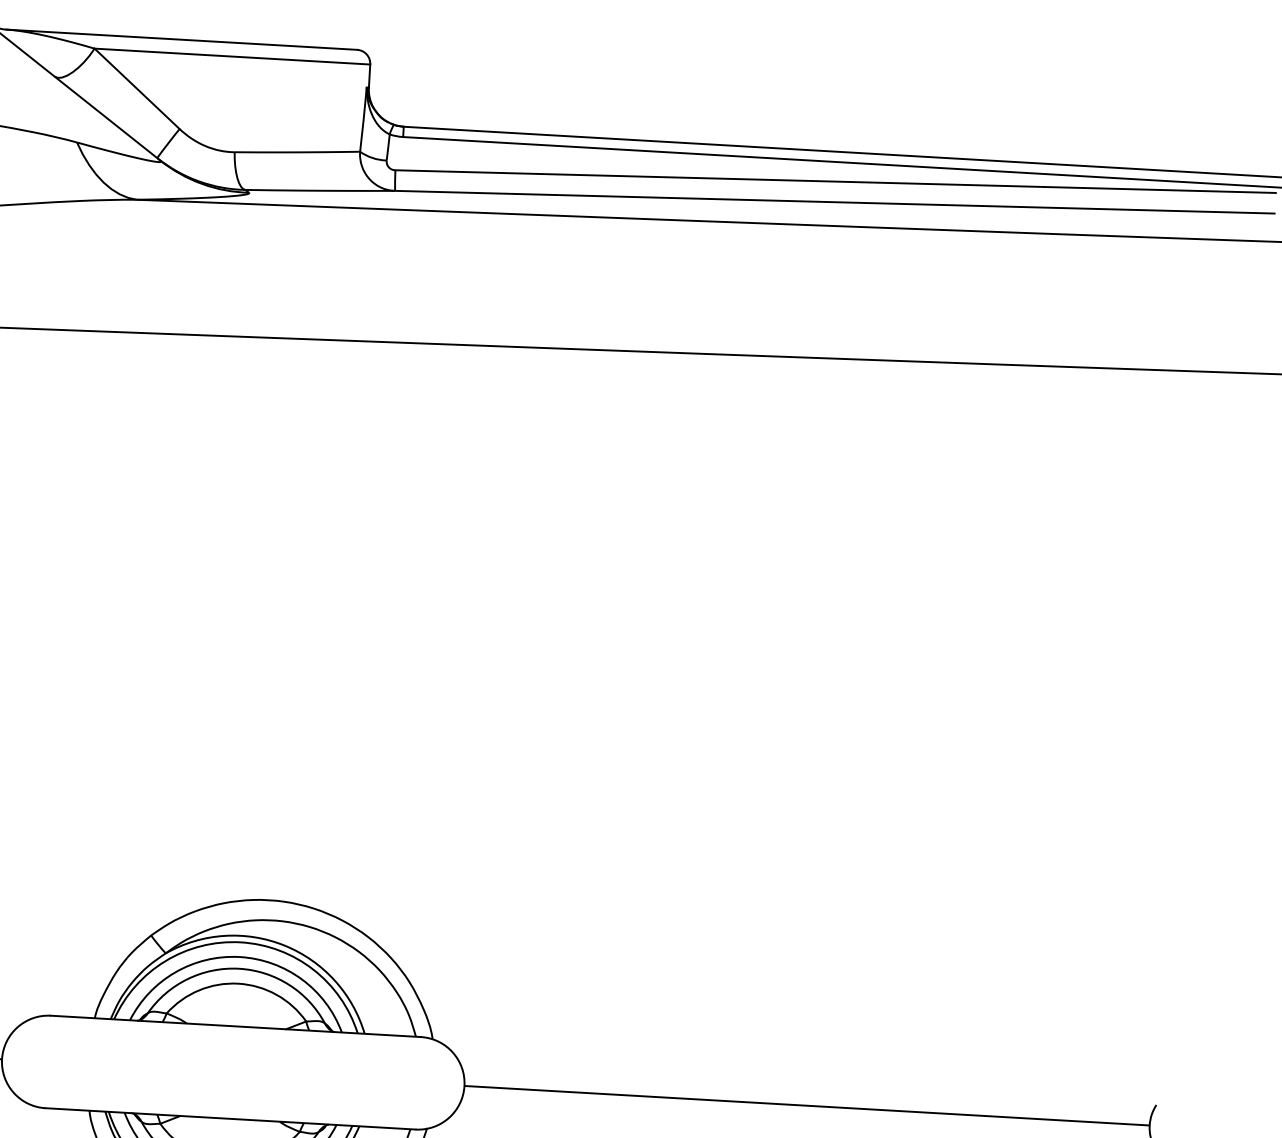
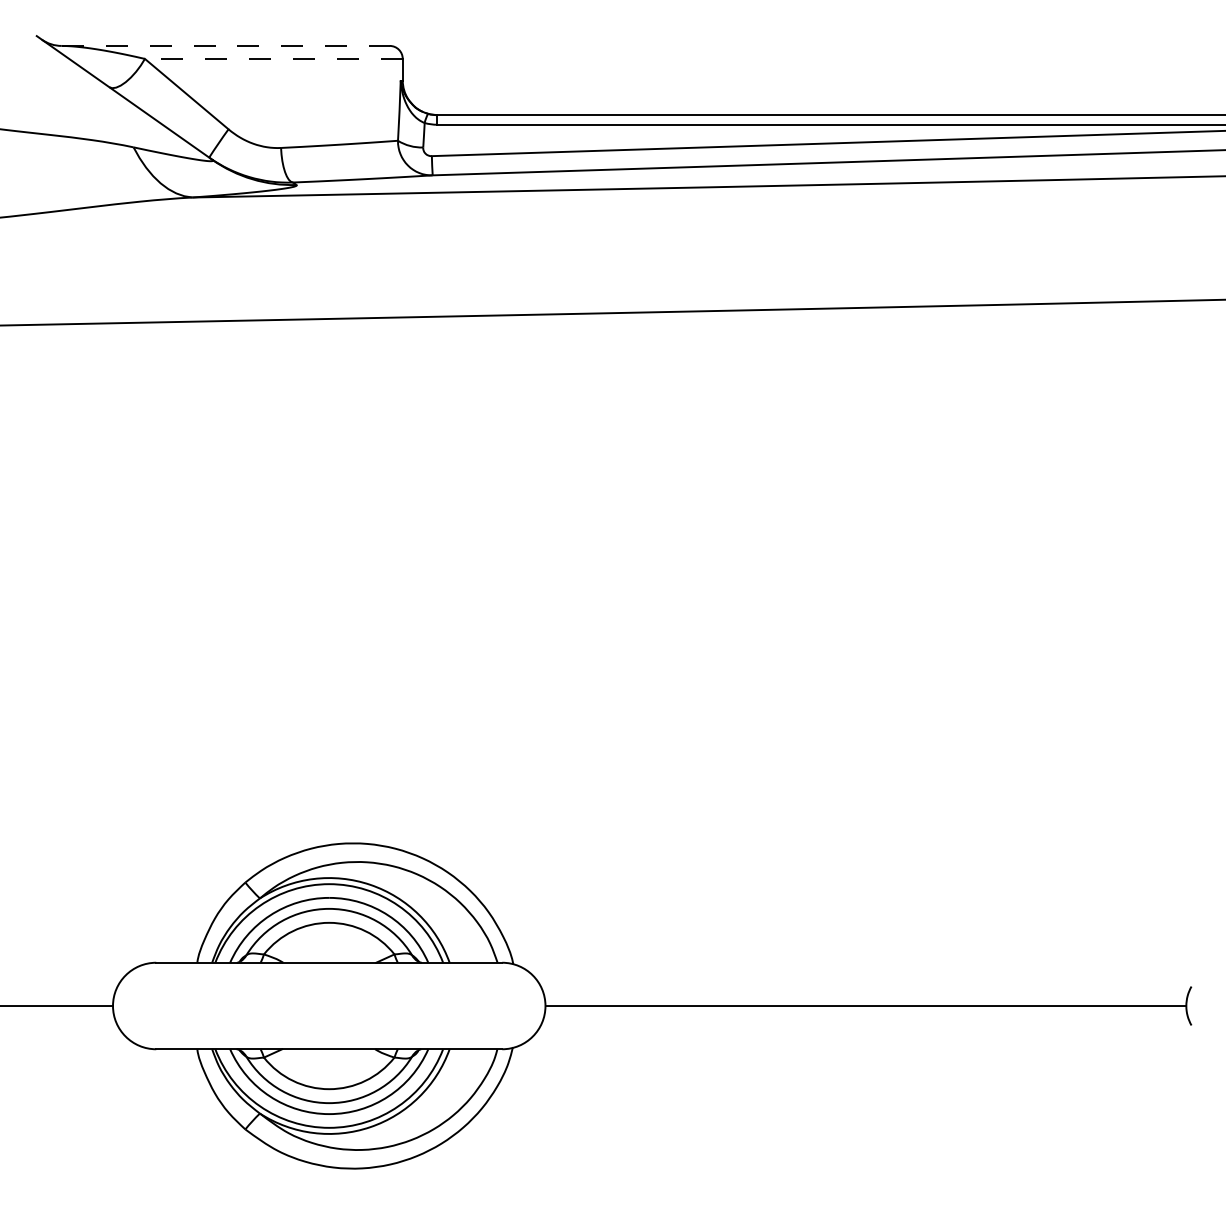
line: (182, 39) -> (226, 45), solid -> dashed
line: (232, 56) -> (273, 58), solid -> dashed

